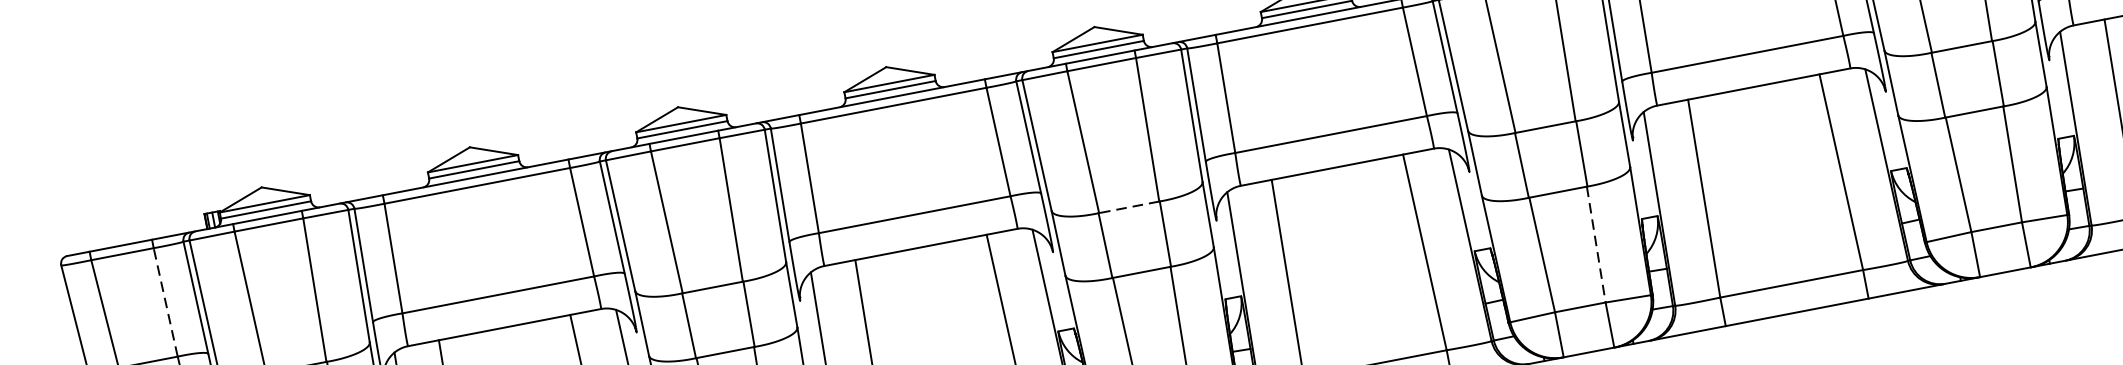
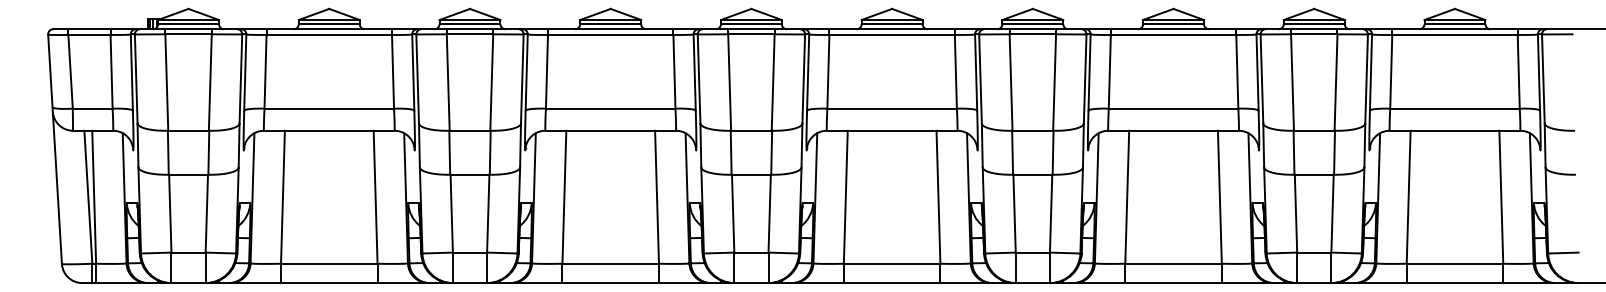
line: (1127, 207) -> (750, 130), dashed -> solid
line: (1596, 244) -> (1051, 213), dashed -> solid
line: (165, 301) -> (111, 71), dashed -> solid

